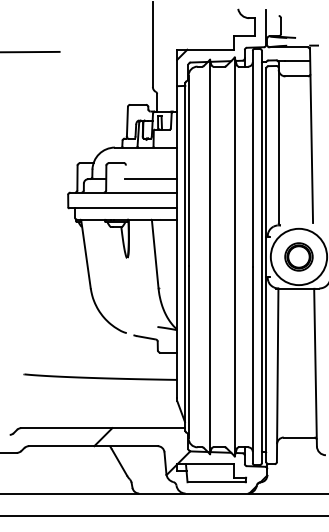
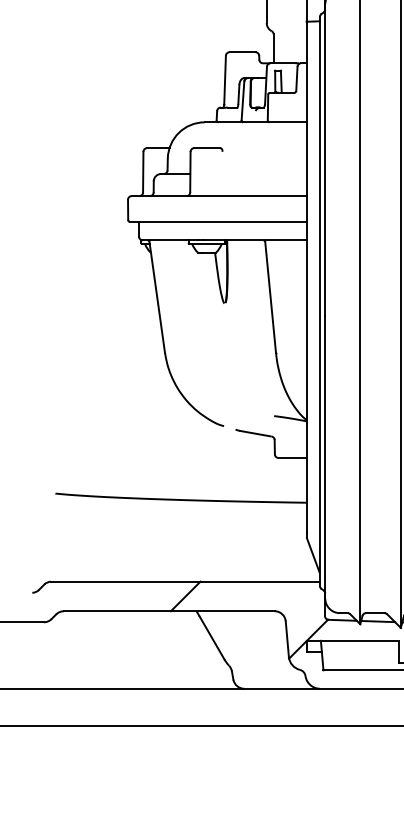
line: (151, 179) -> (264, 174), removed

